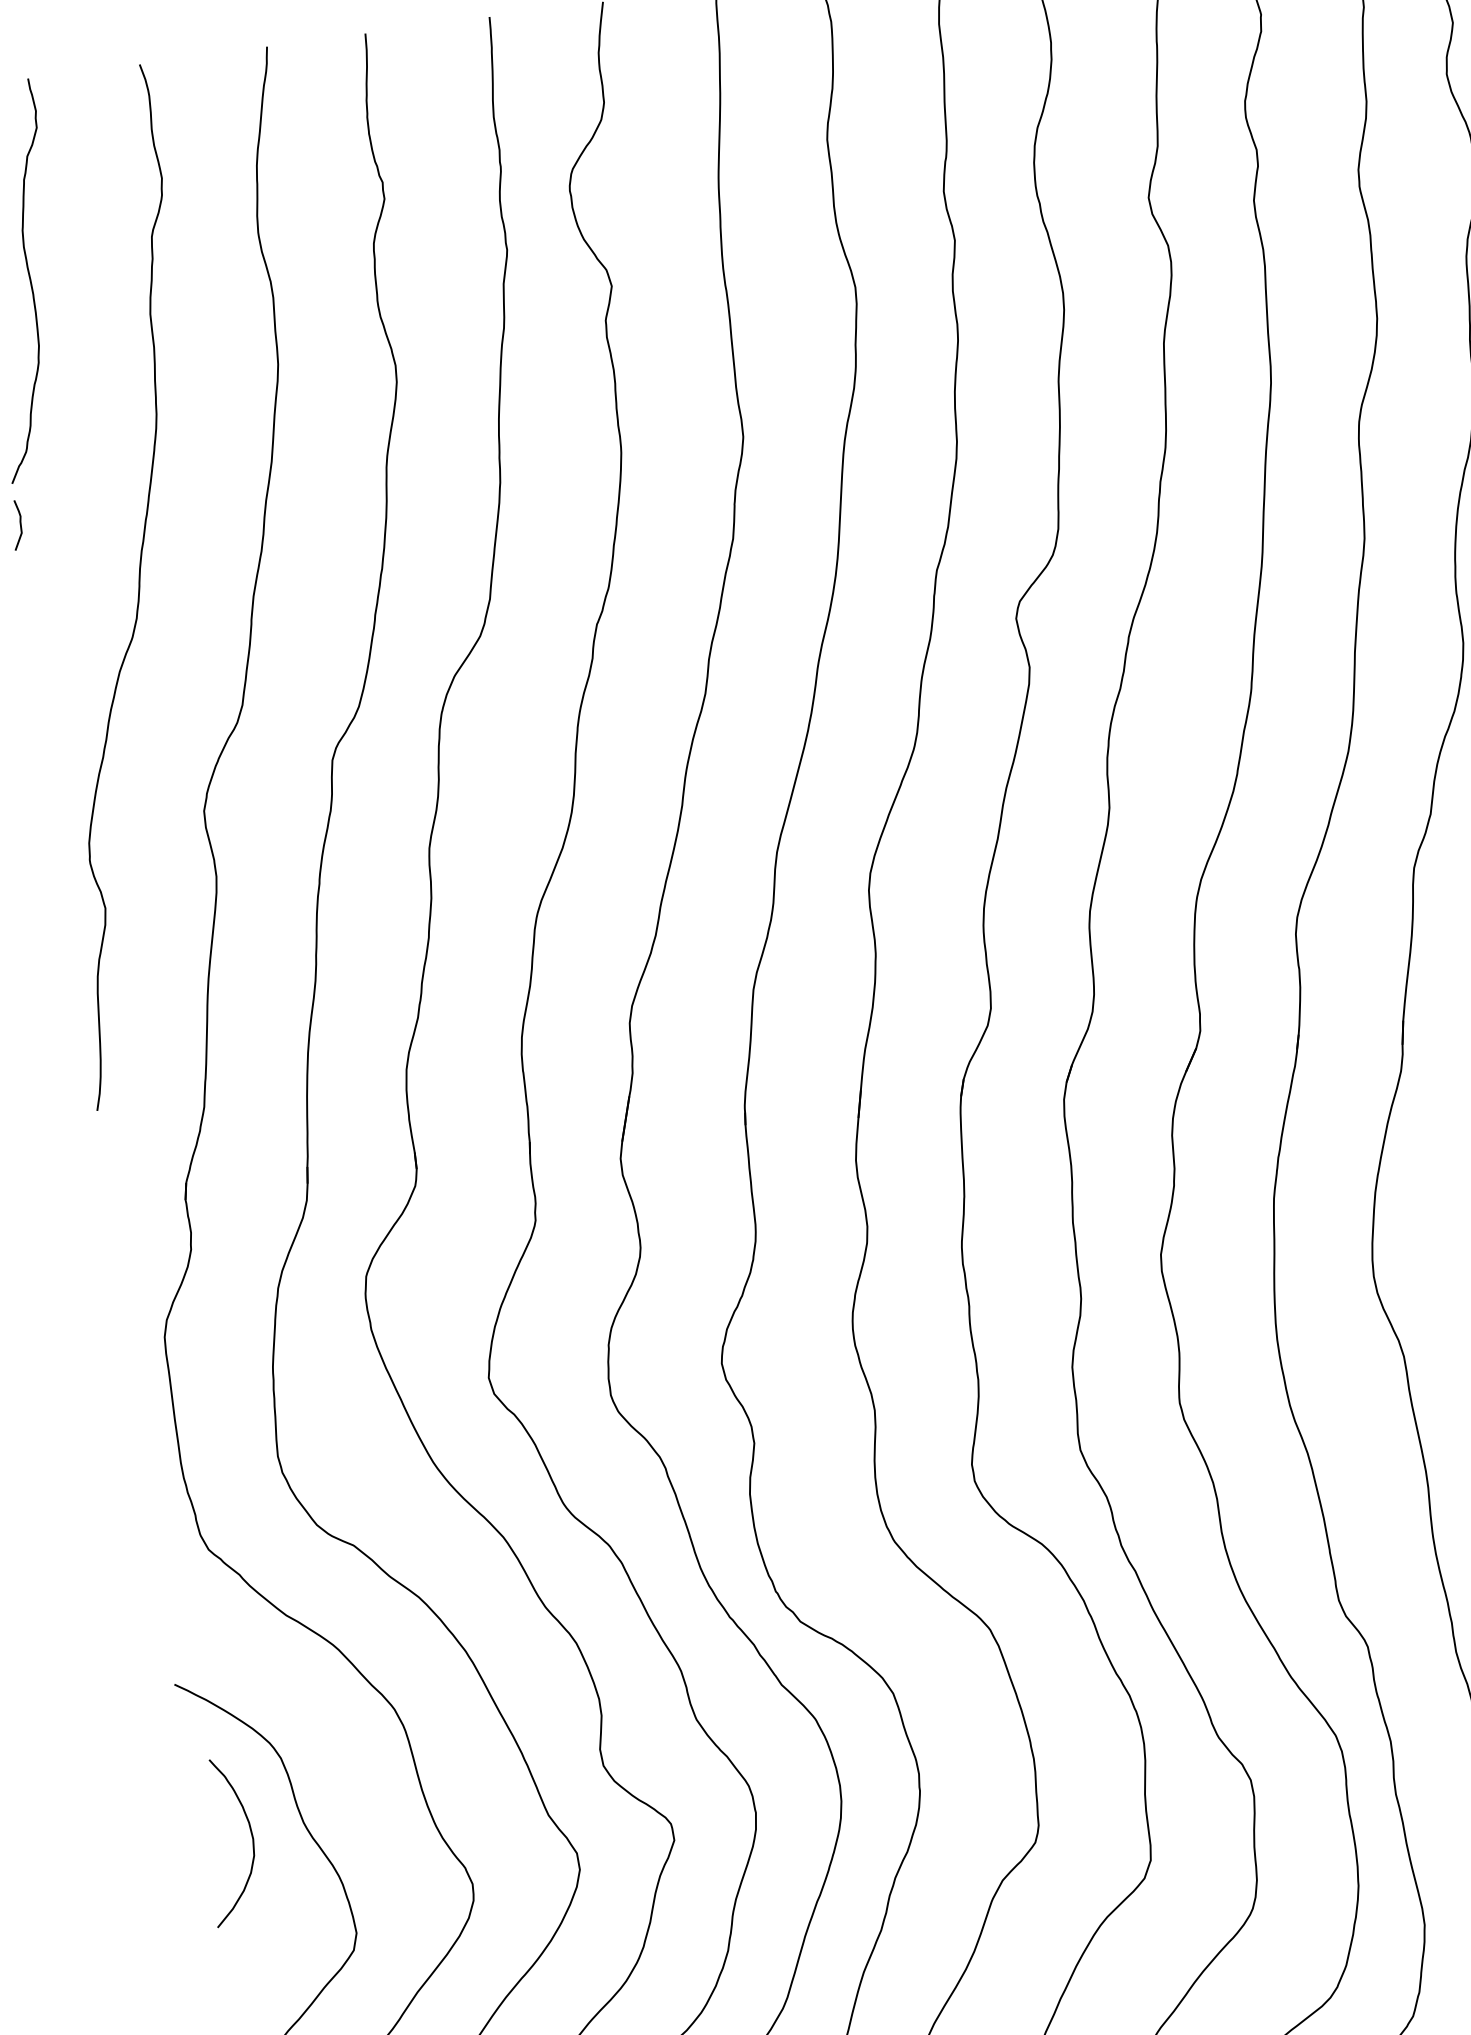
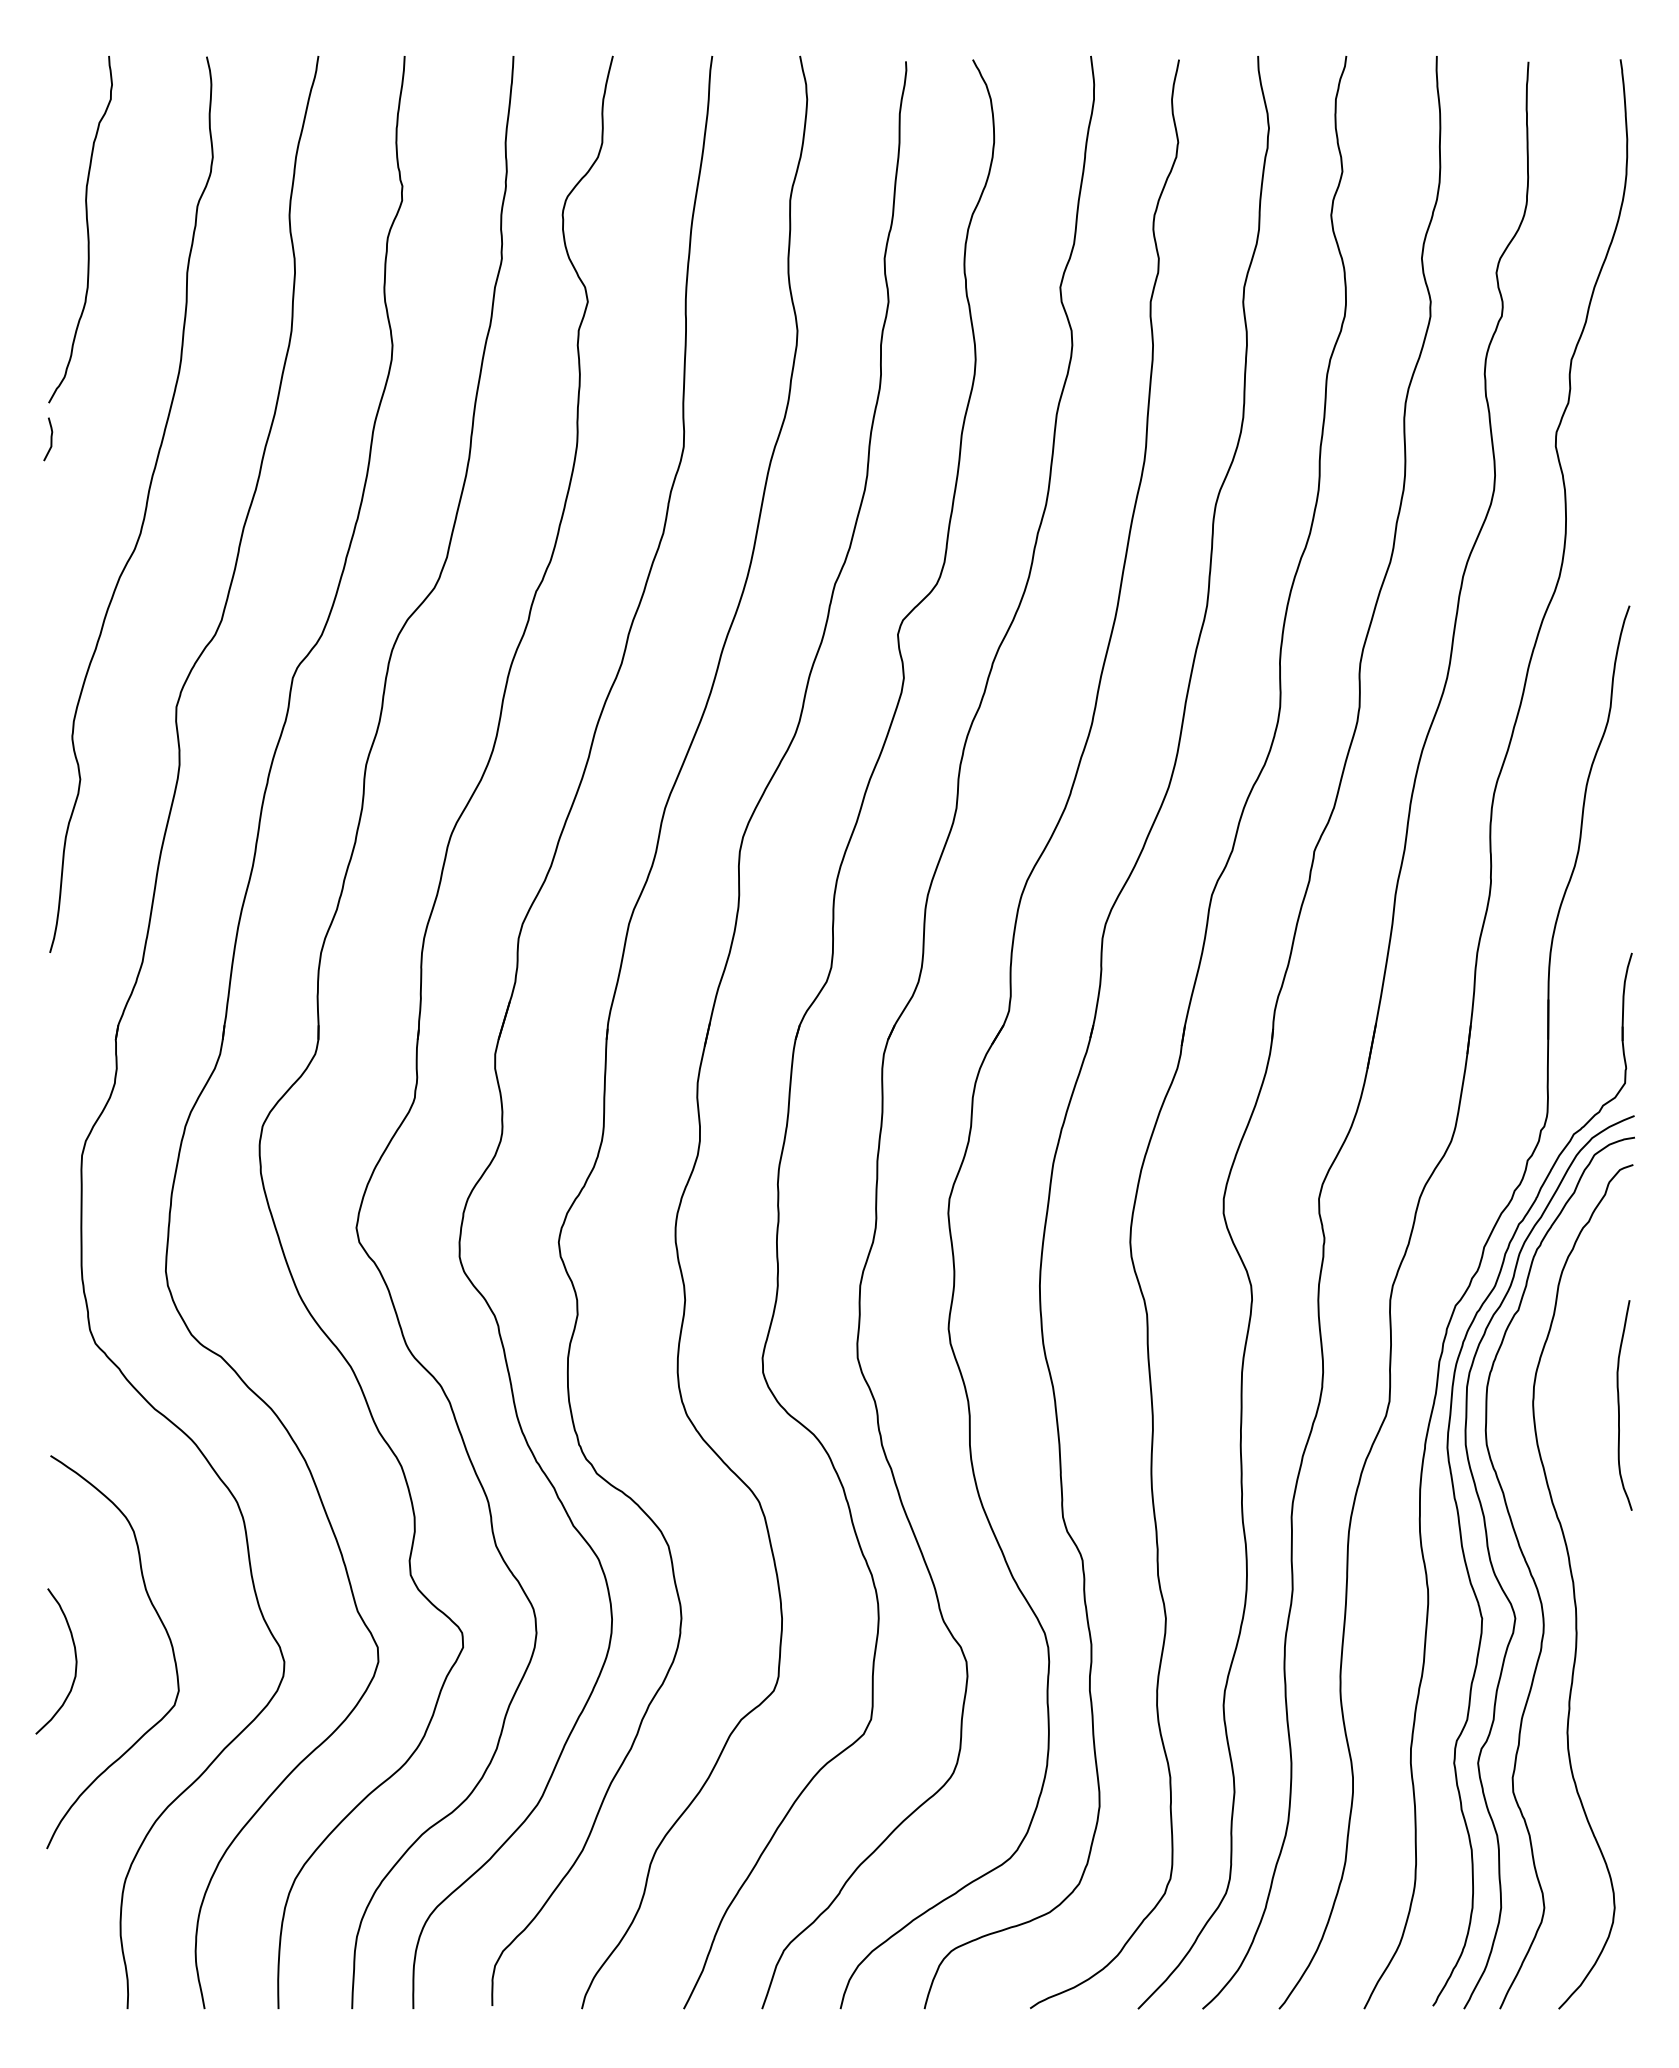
curve: (251, 1838) -> (75, 1661), moved

